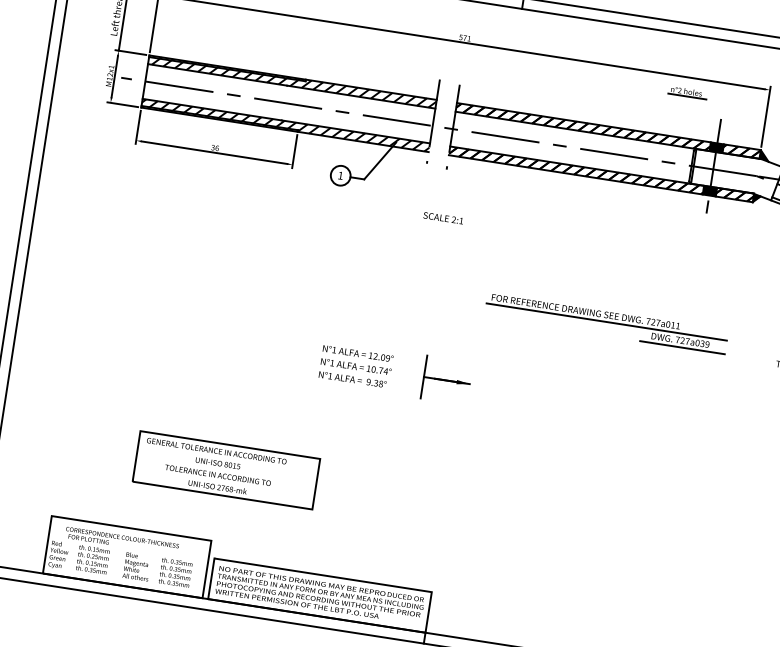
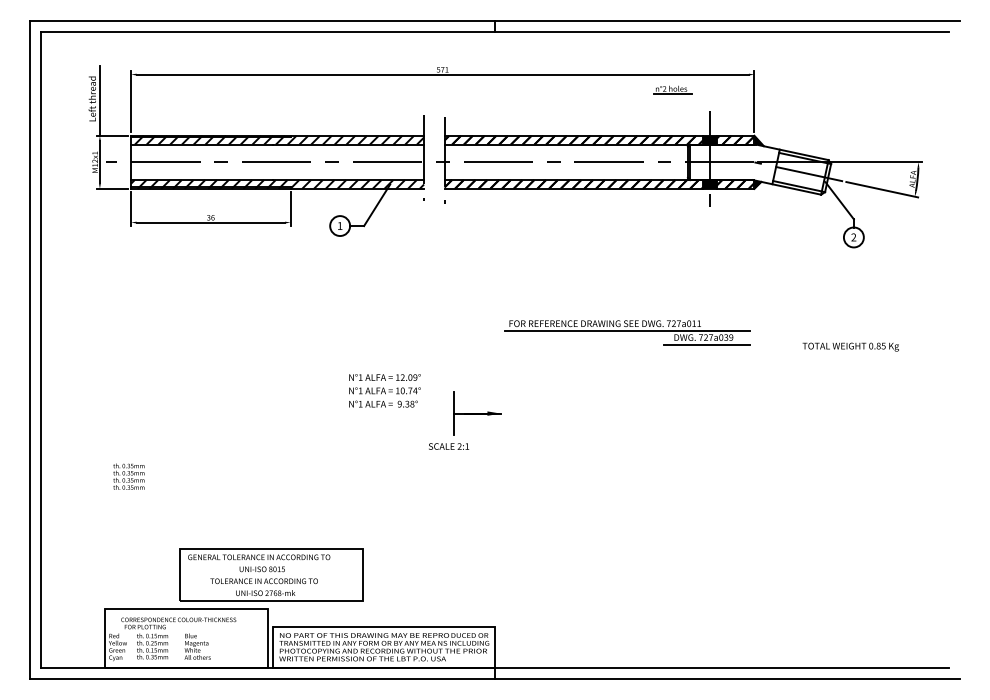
text: (443, 218) -> (449, 446), moved
text: (355, 366) -> (384, 390), moved
part: (226, 469) -> (271, 574), moved
text: (175, 572) -> (128, 476), moved

